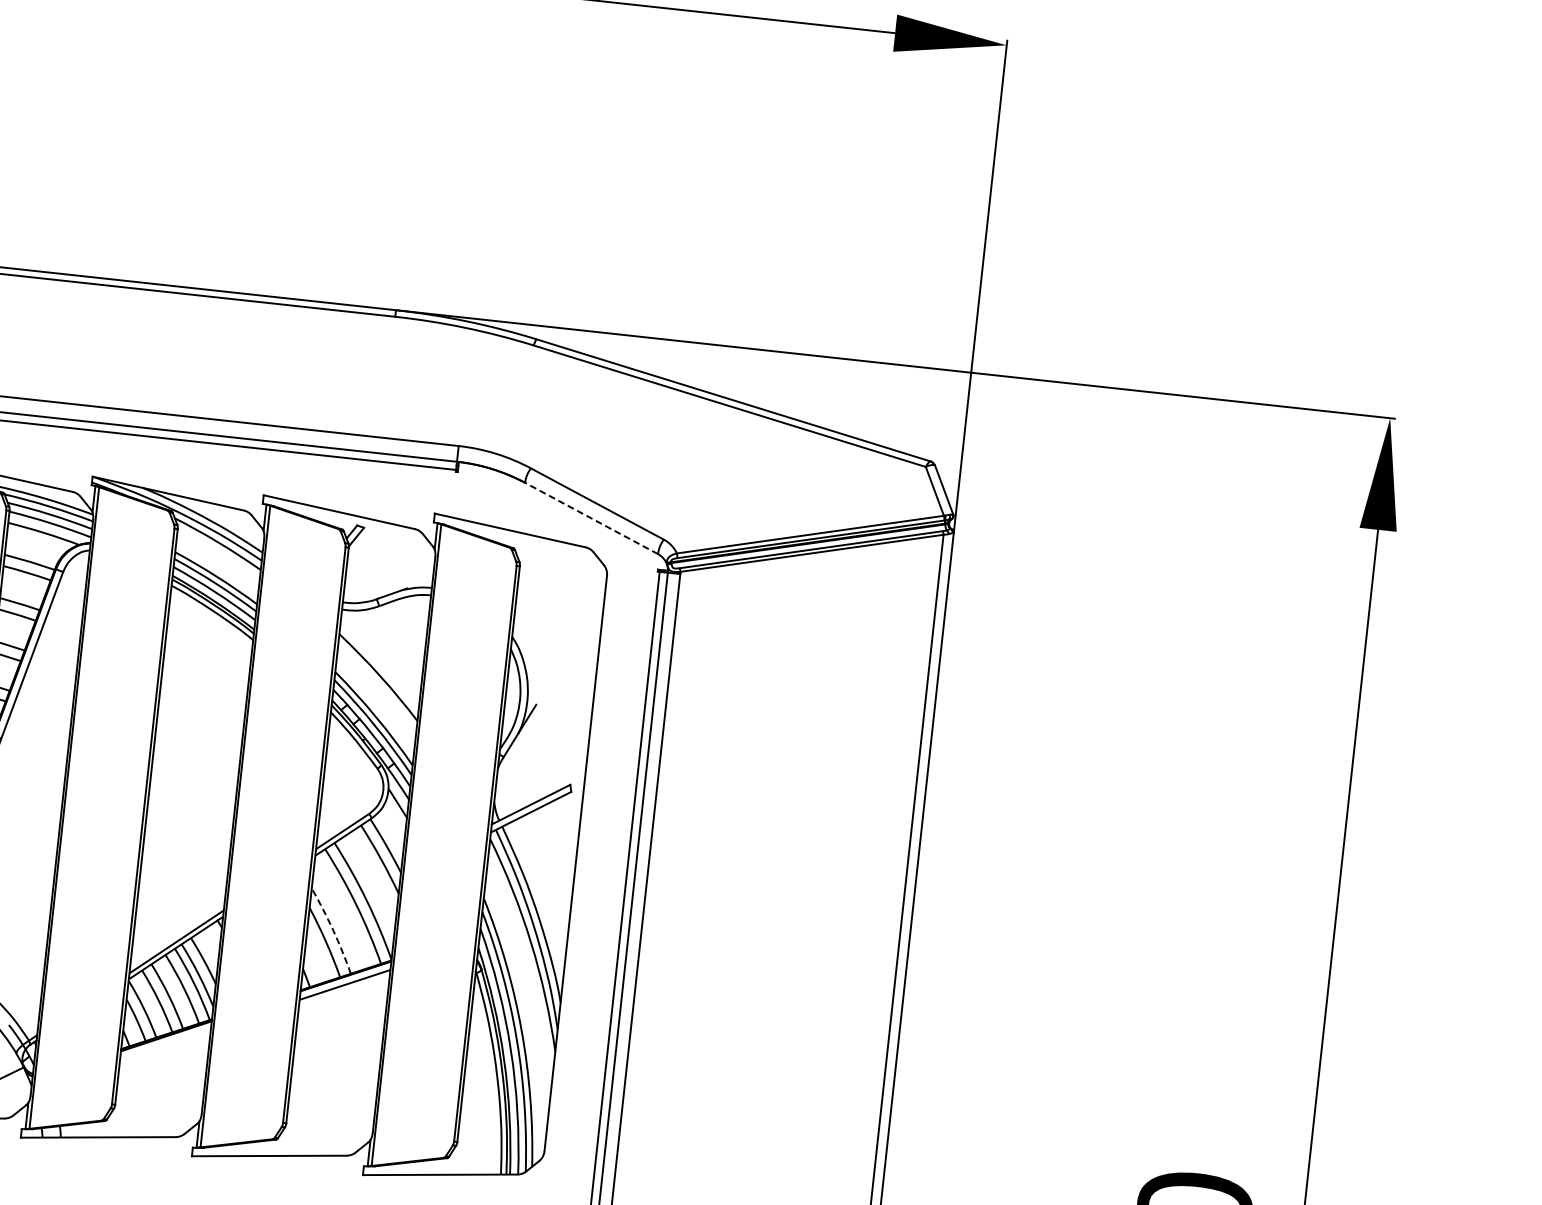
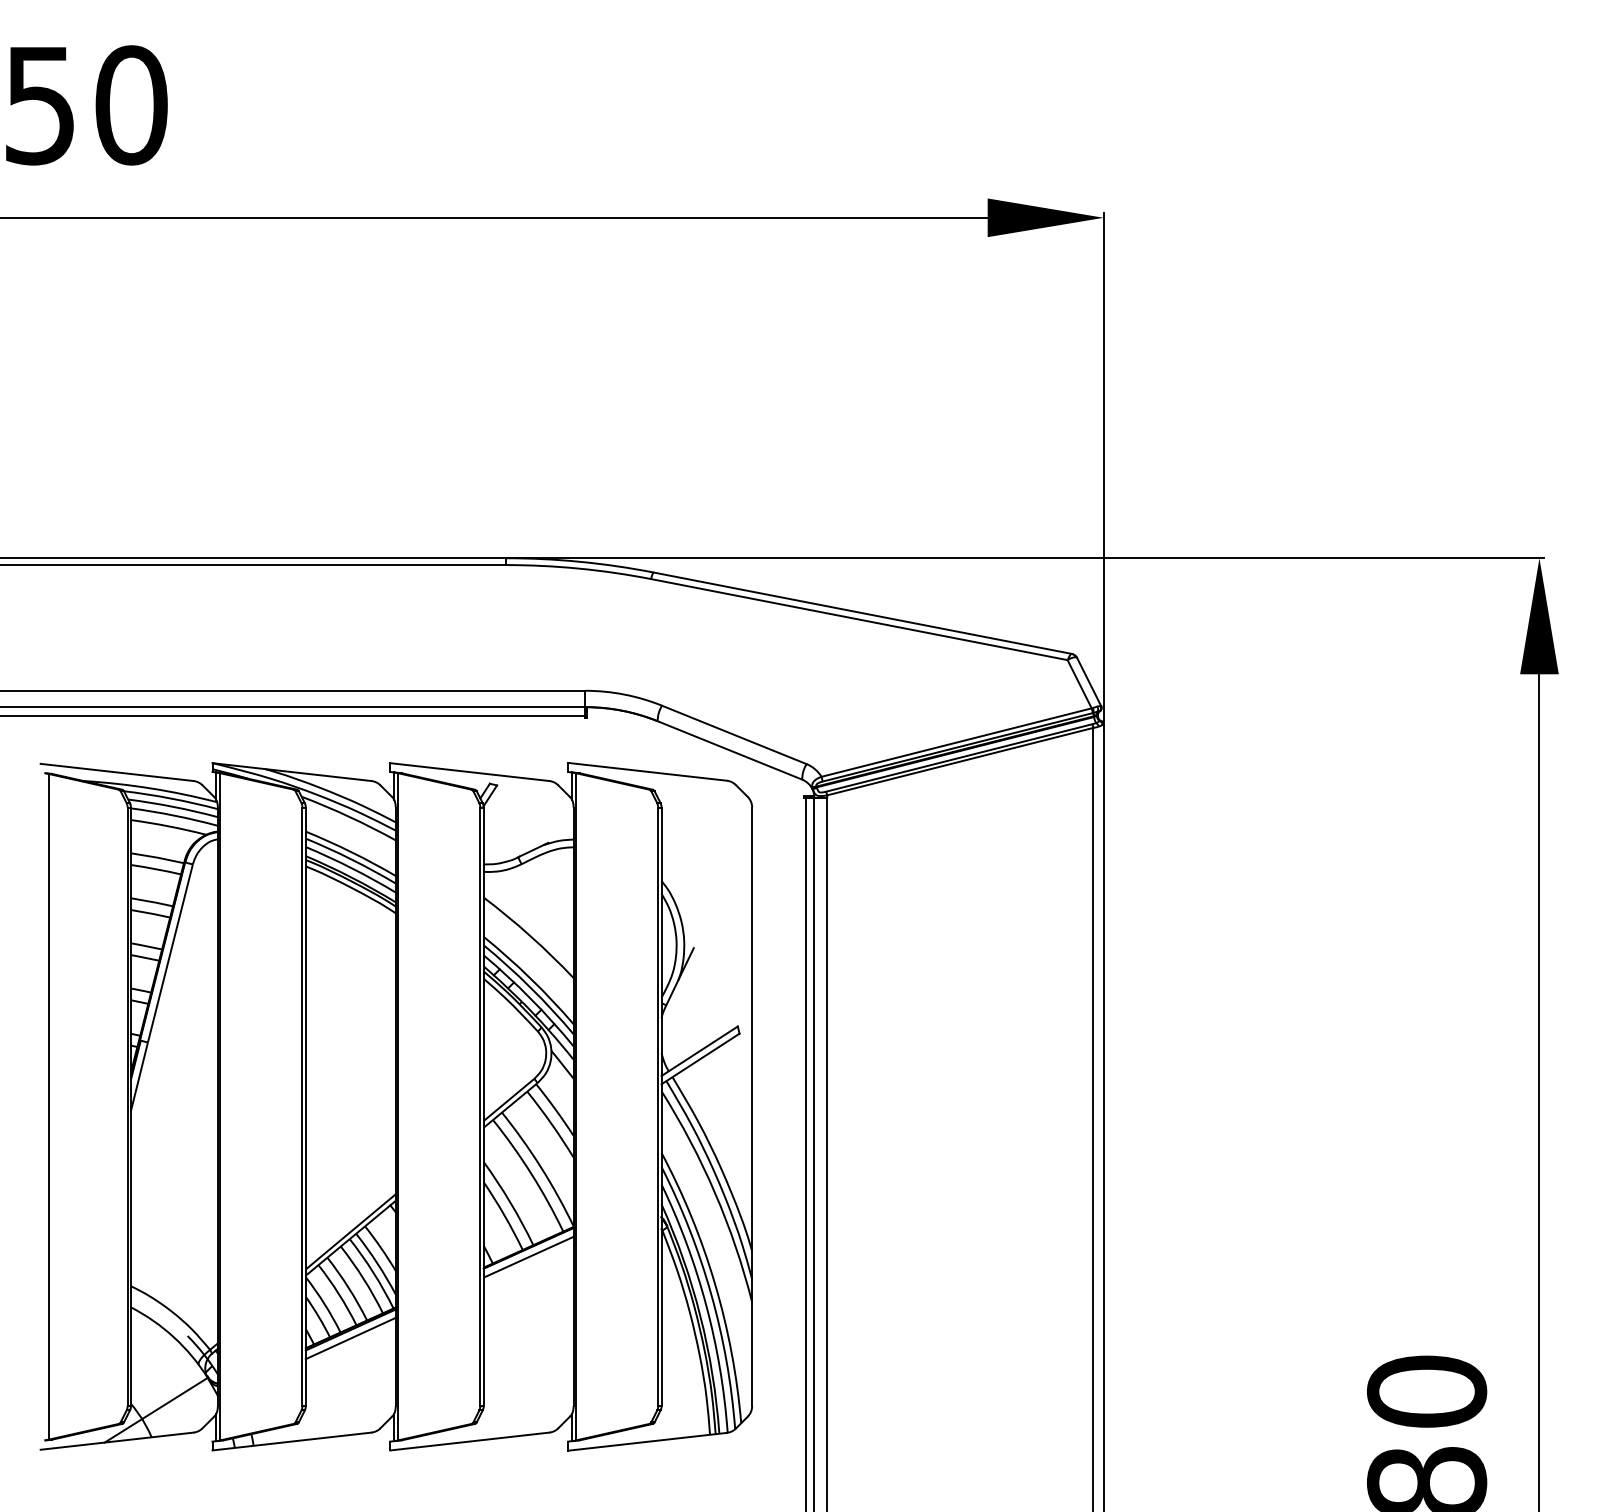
line: (592, 518) -> (730, 750), dashed -> solid
arc: (333, 930) -> (510, 1202), dashed -> solid
line: (165, 1044) -> (350, 1338), added

